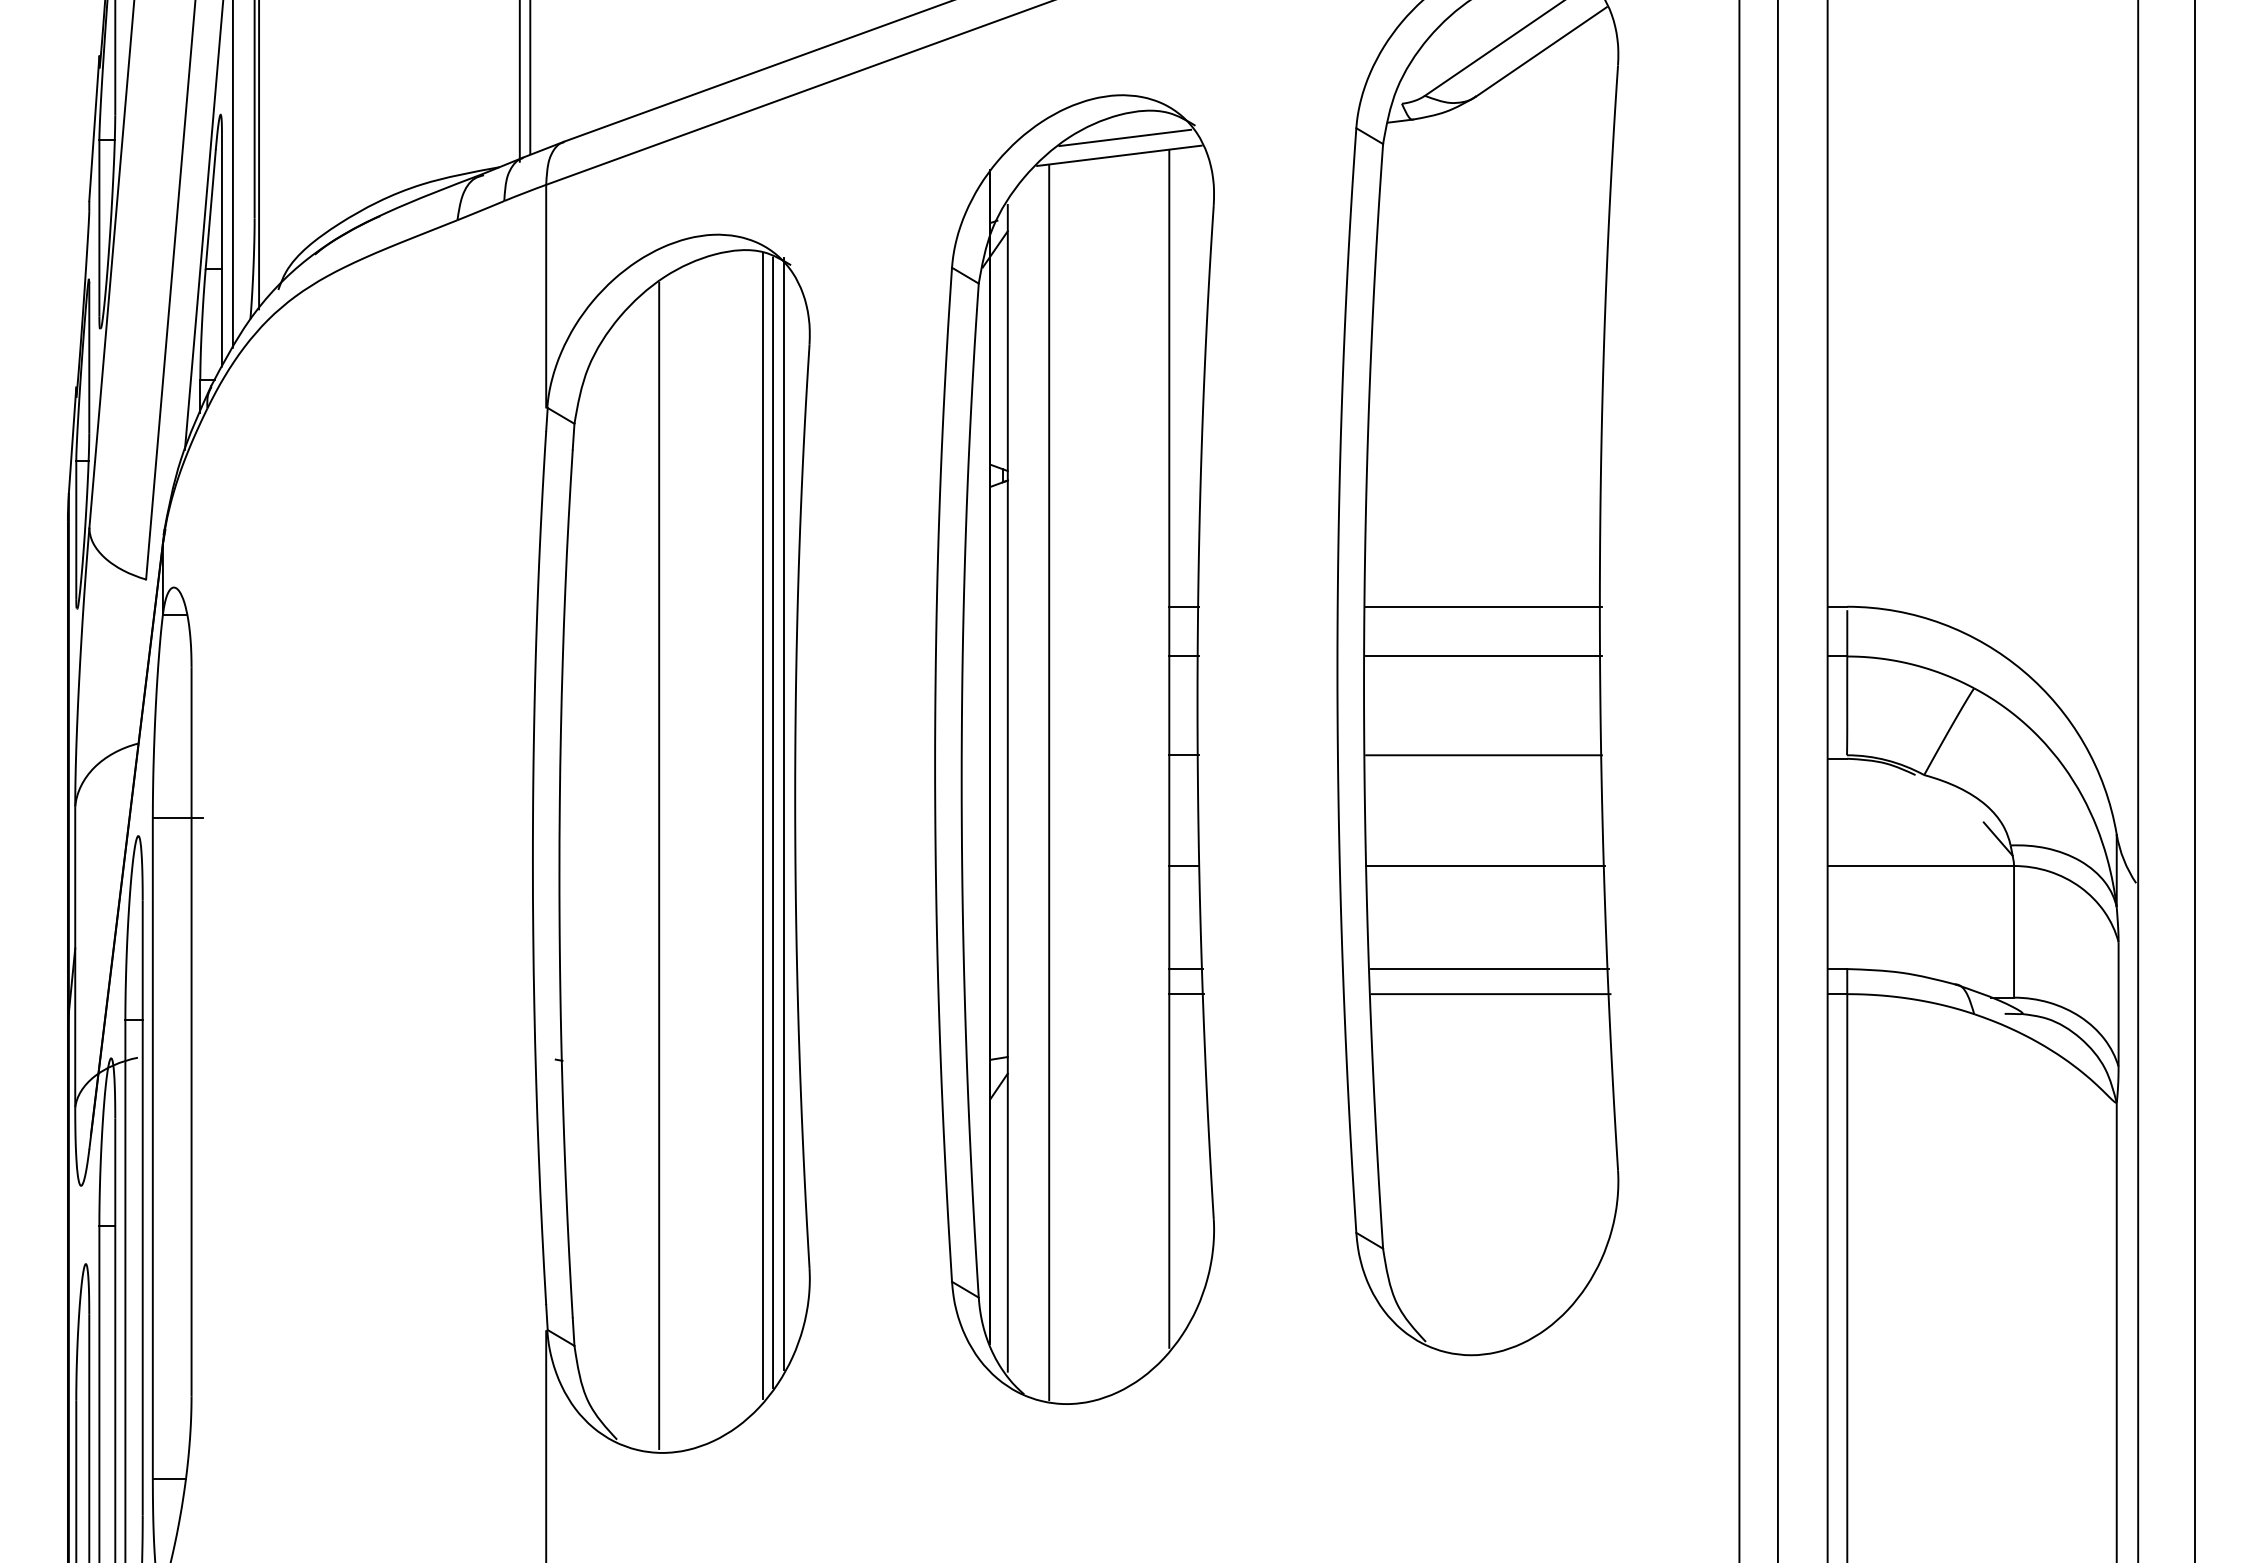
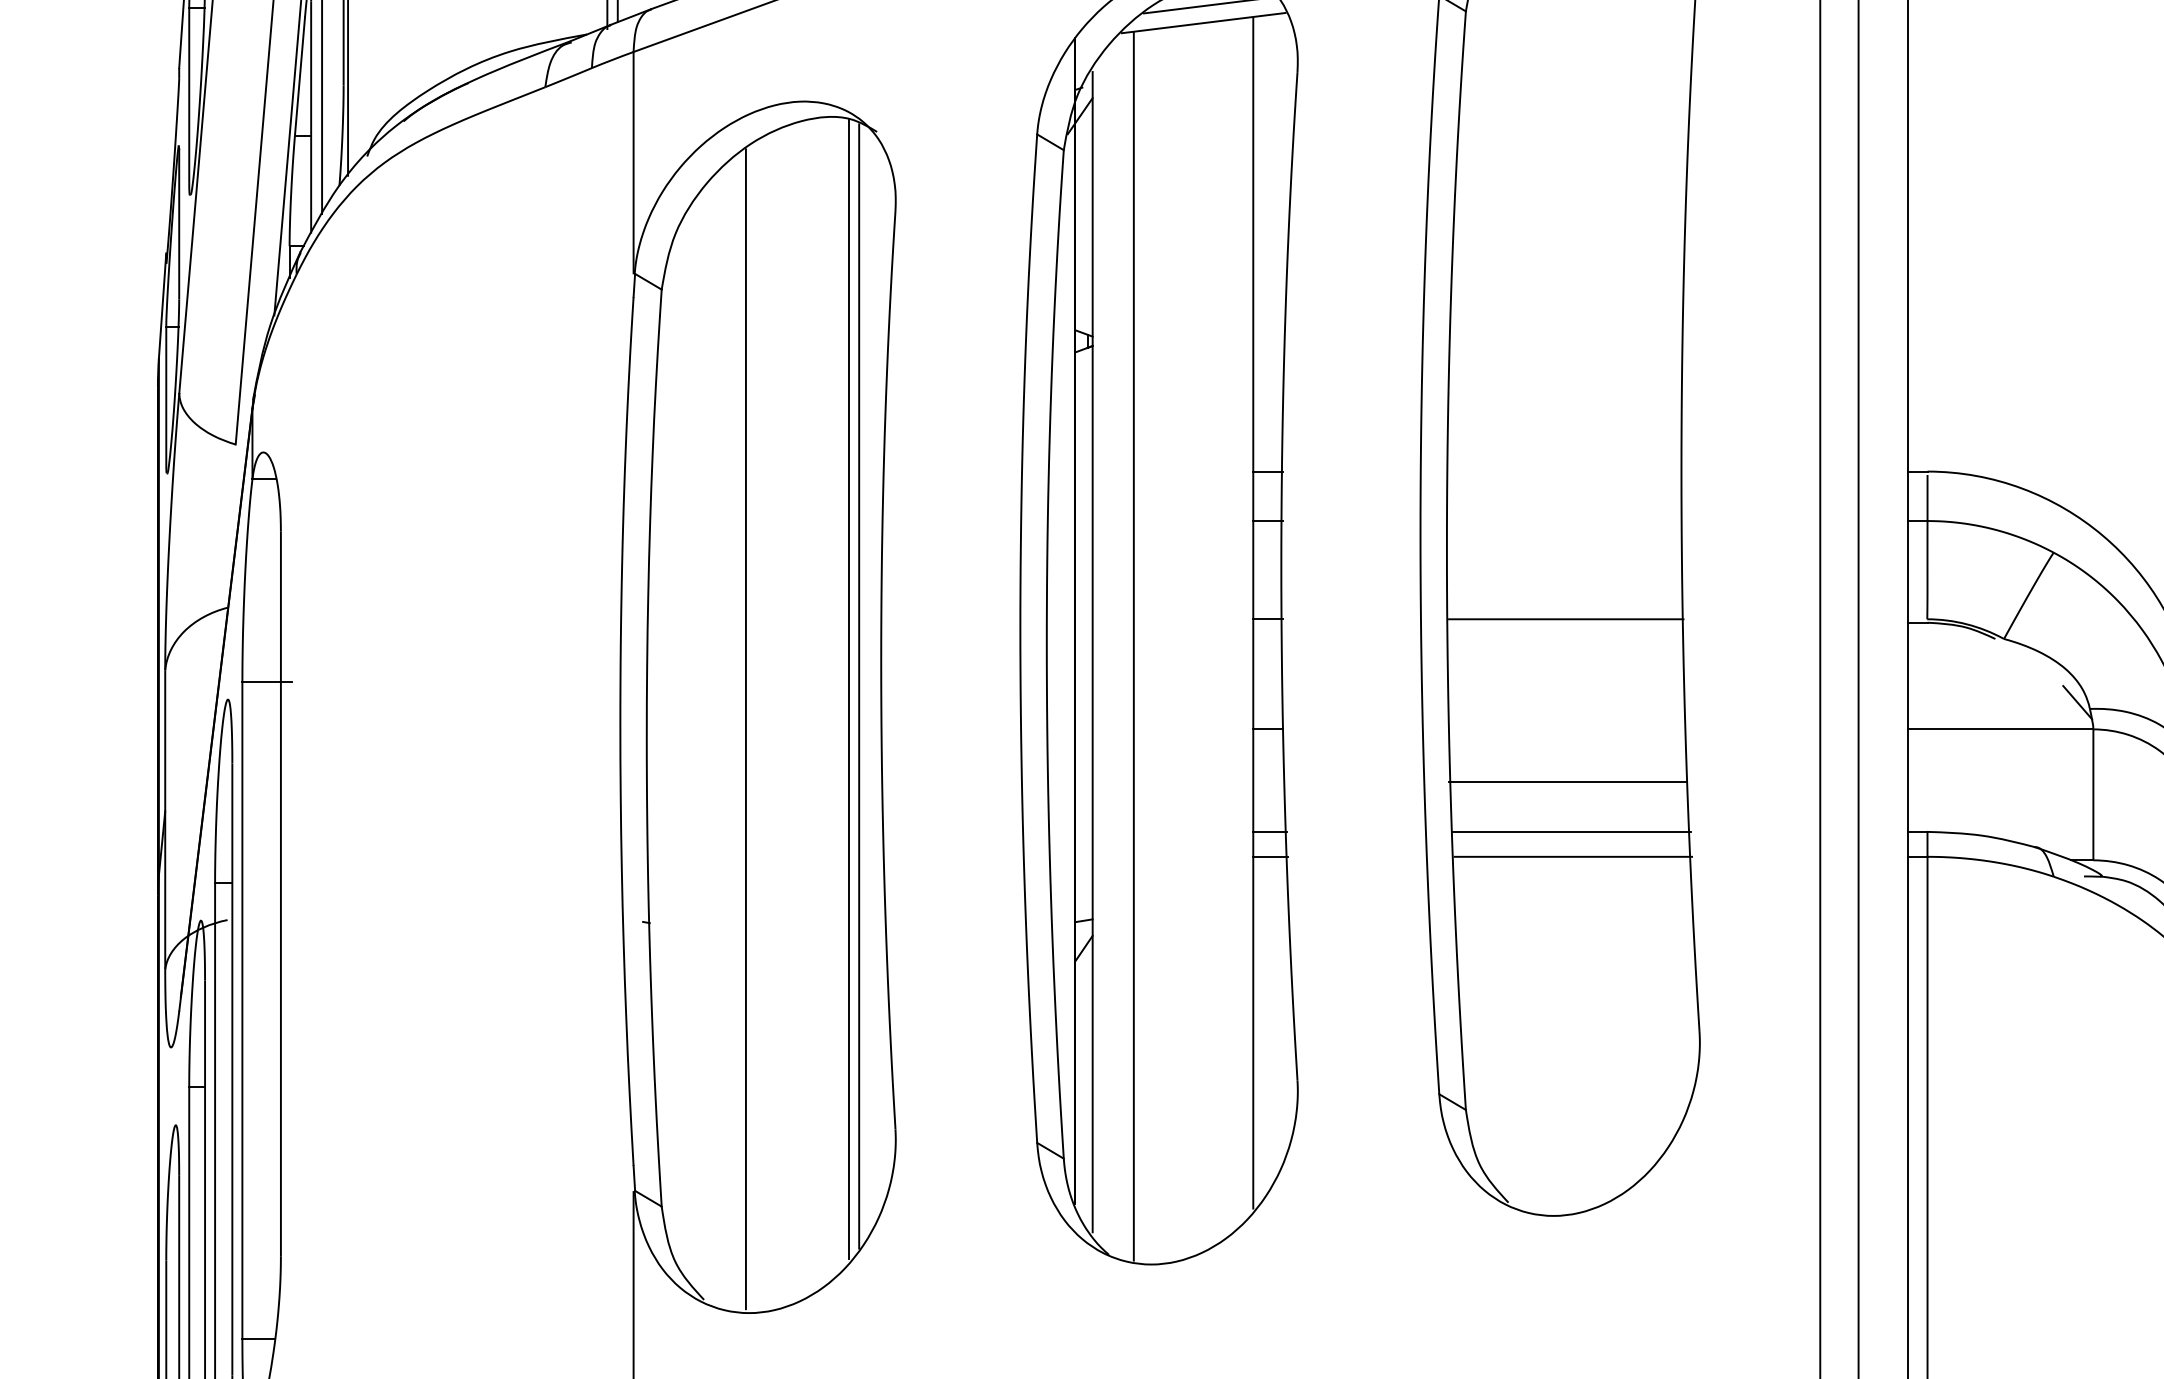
line: (1483, 606) -> (1565, 471), removed
line: (1483, 656) -> (1565, 521), removed
line: (783, 813) -> (869, 677), removed
line: (1485, 866) -> (1567, 782), moved

